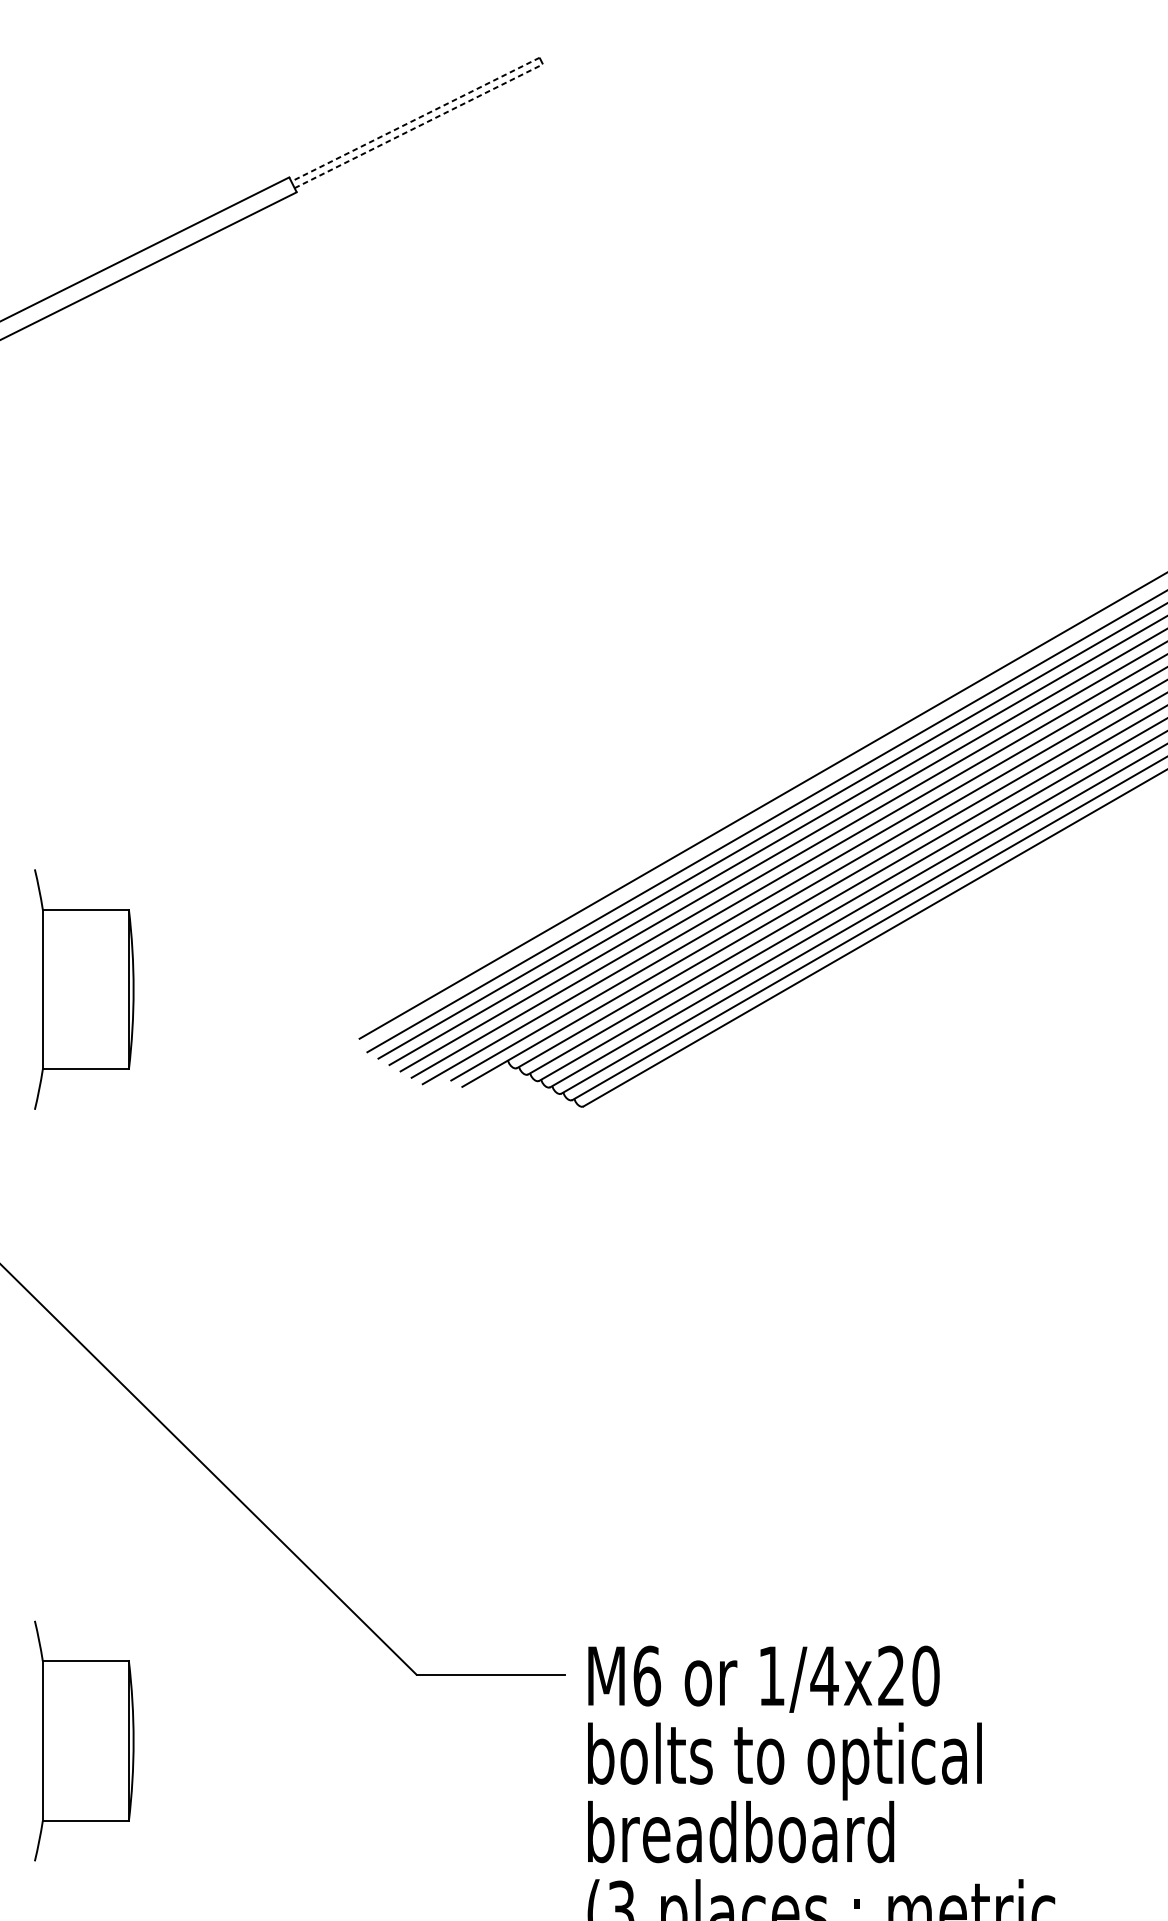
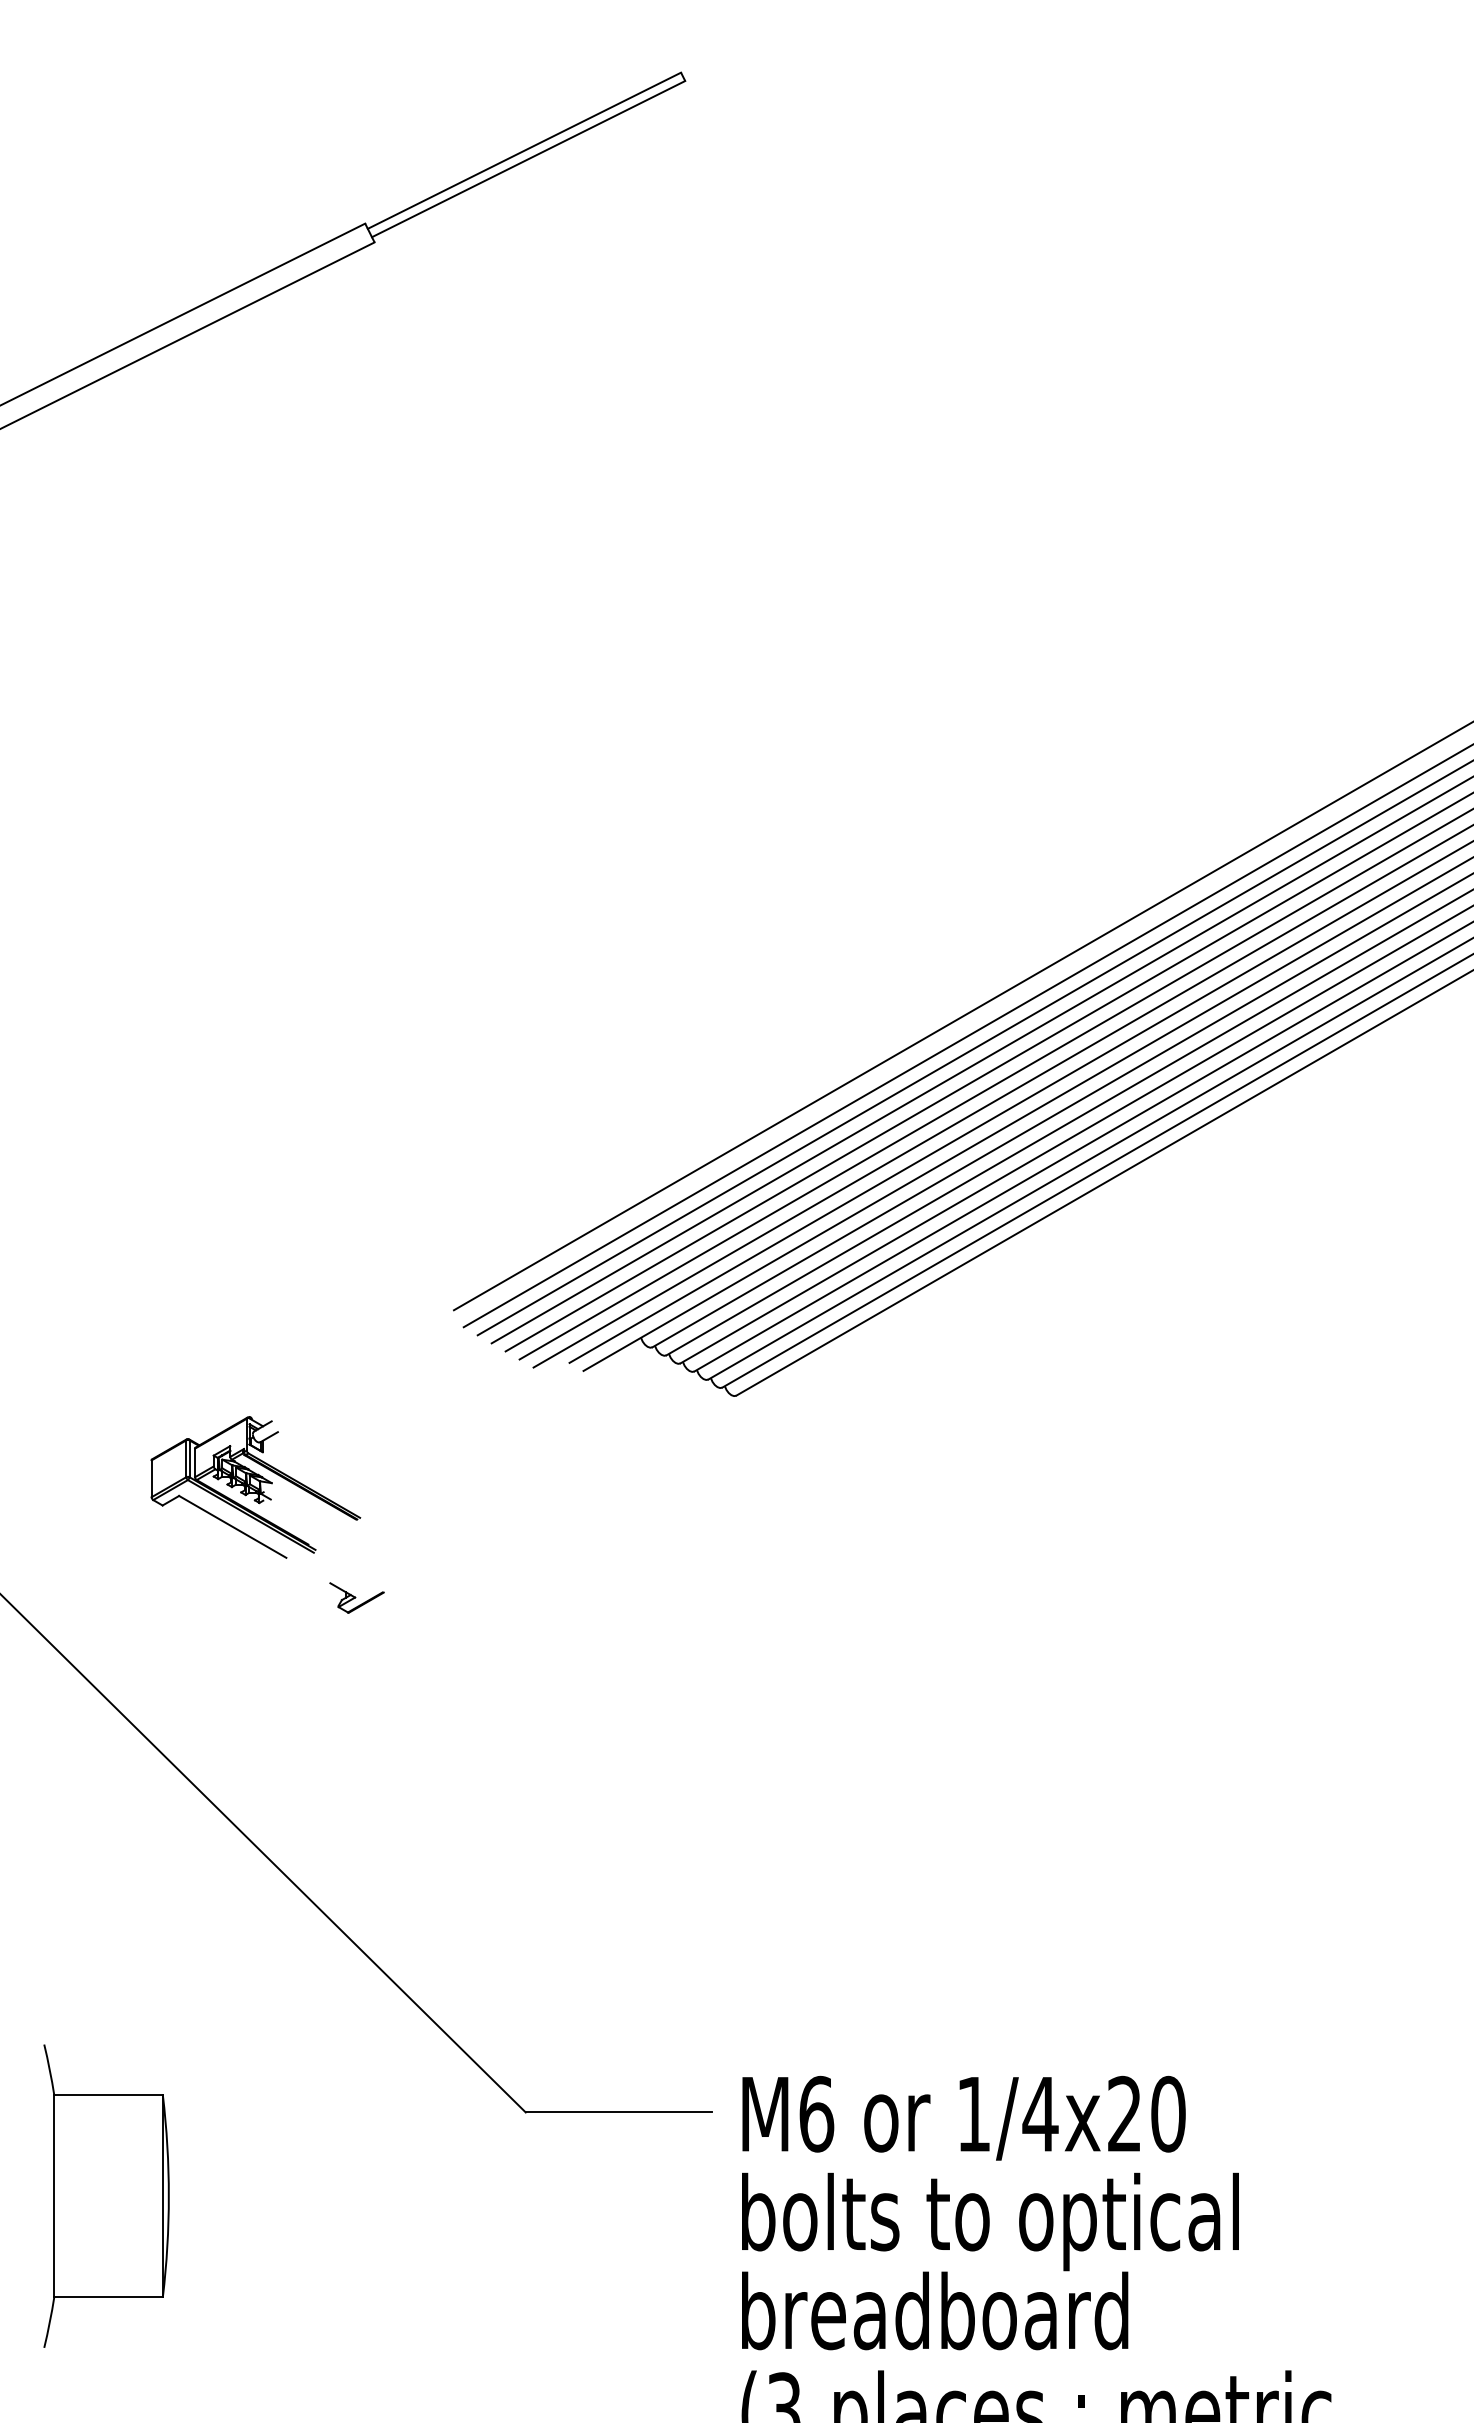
line: (415, 119) -> (524, 150), dashed -> solid
line: (419, 125) -> (529, 158), dashed -> solid
part: (84, 989) -> (106, 1247), removed
part: (202, 1179) -> (255, 1487), added
part: (282, 1266) -> (356, 1597), added

